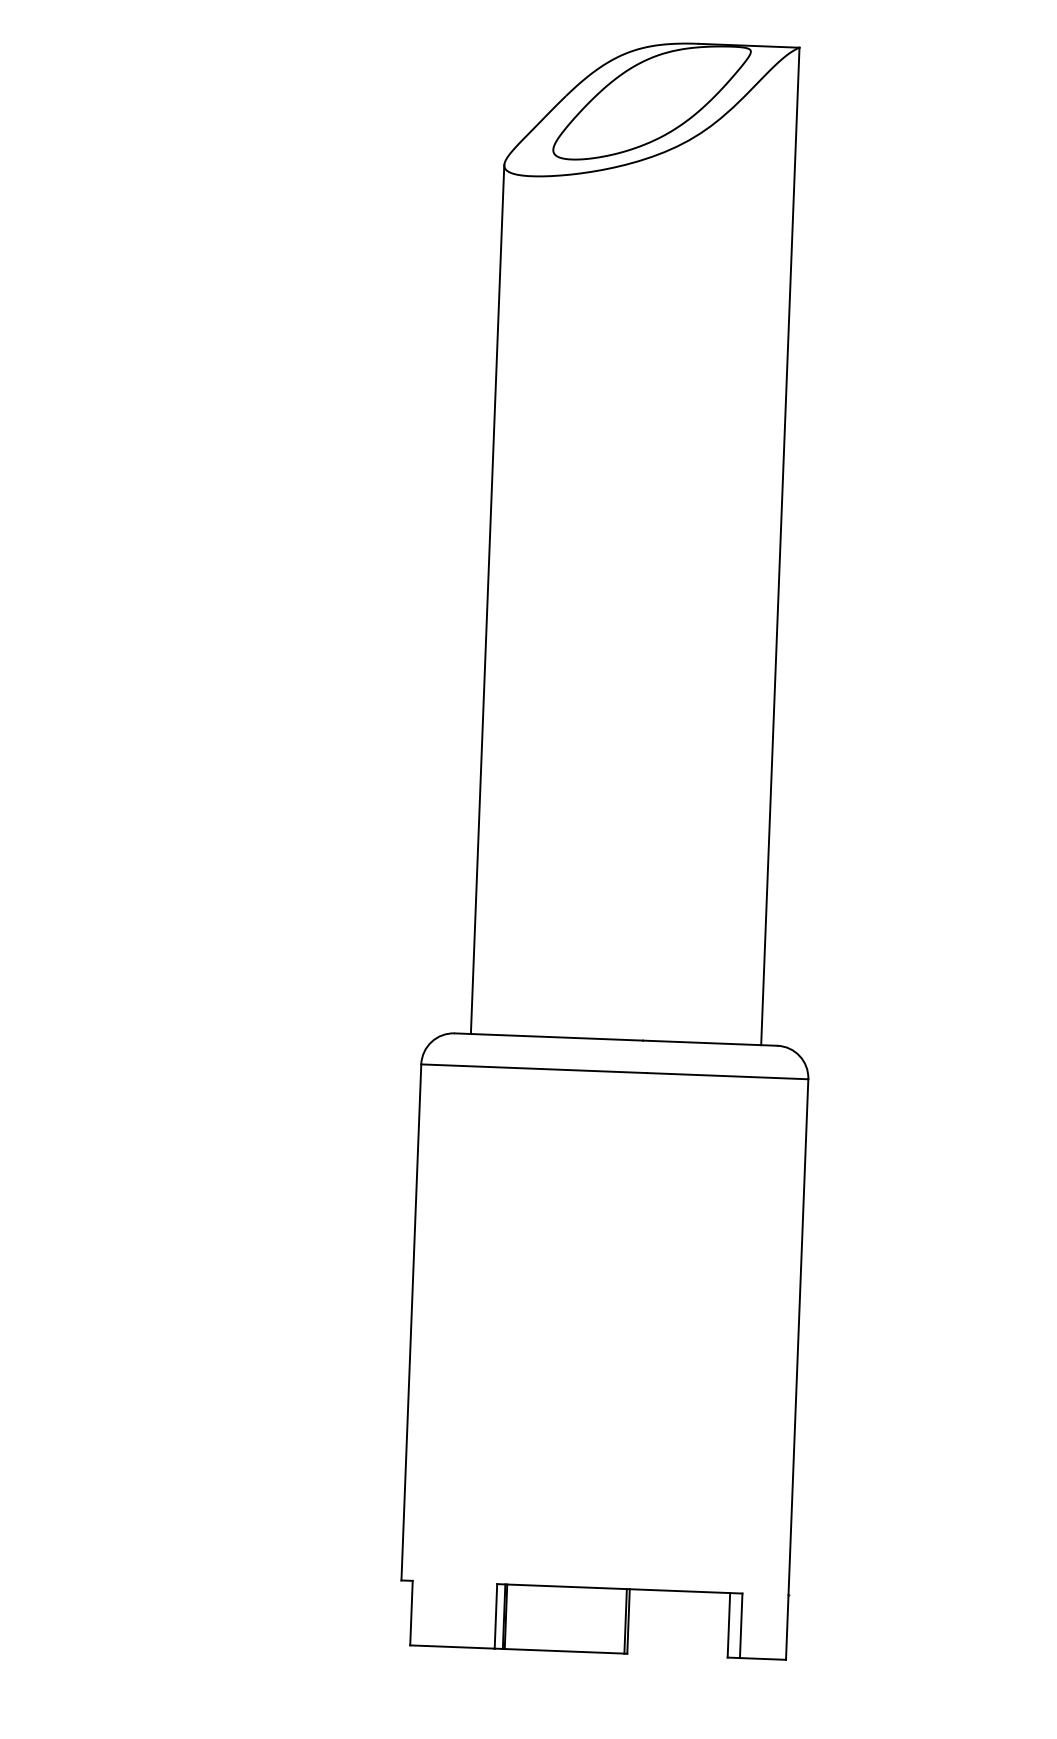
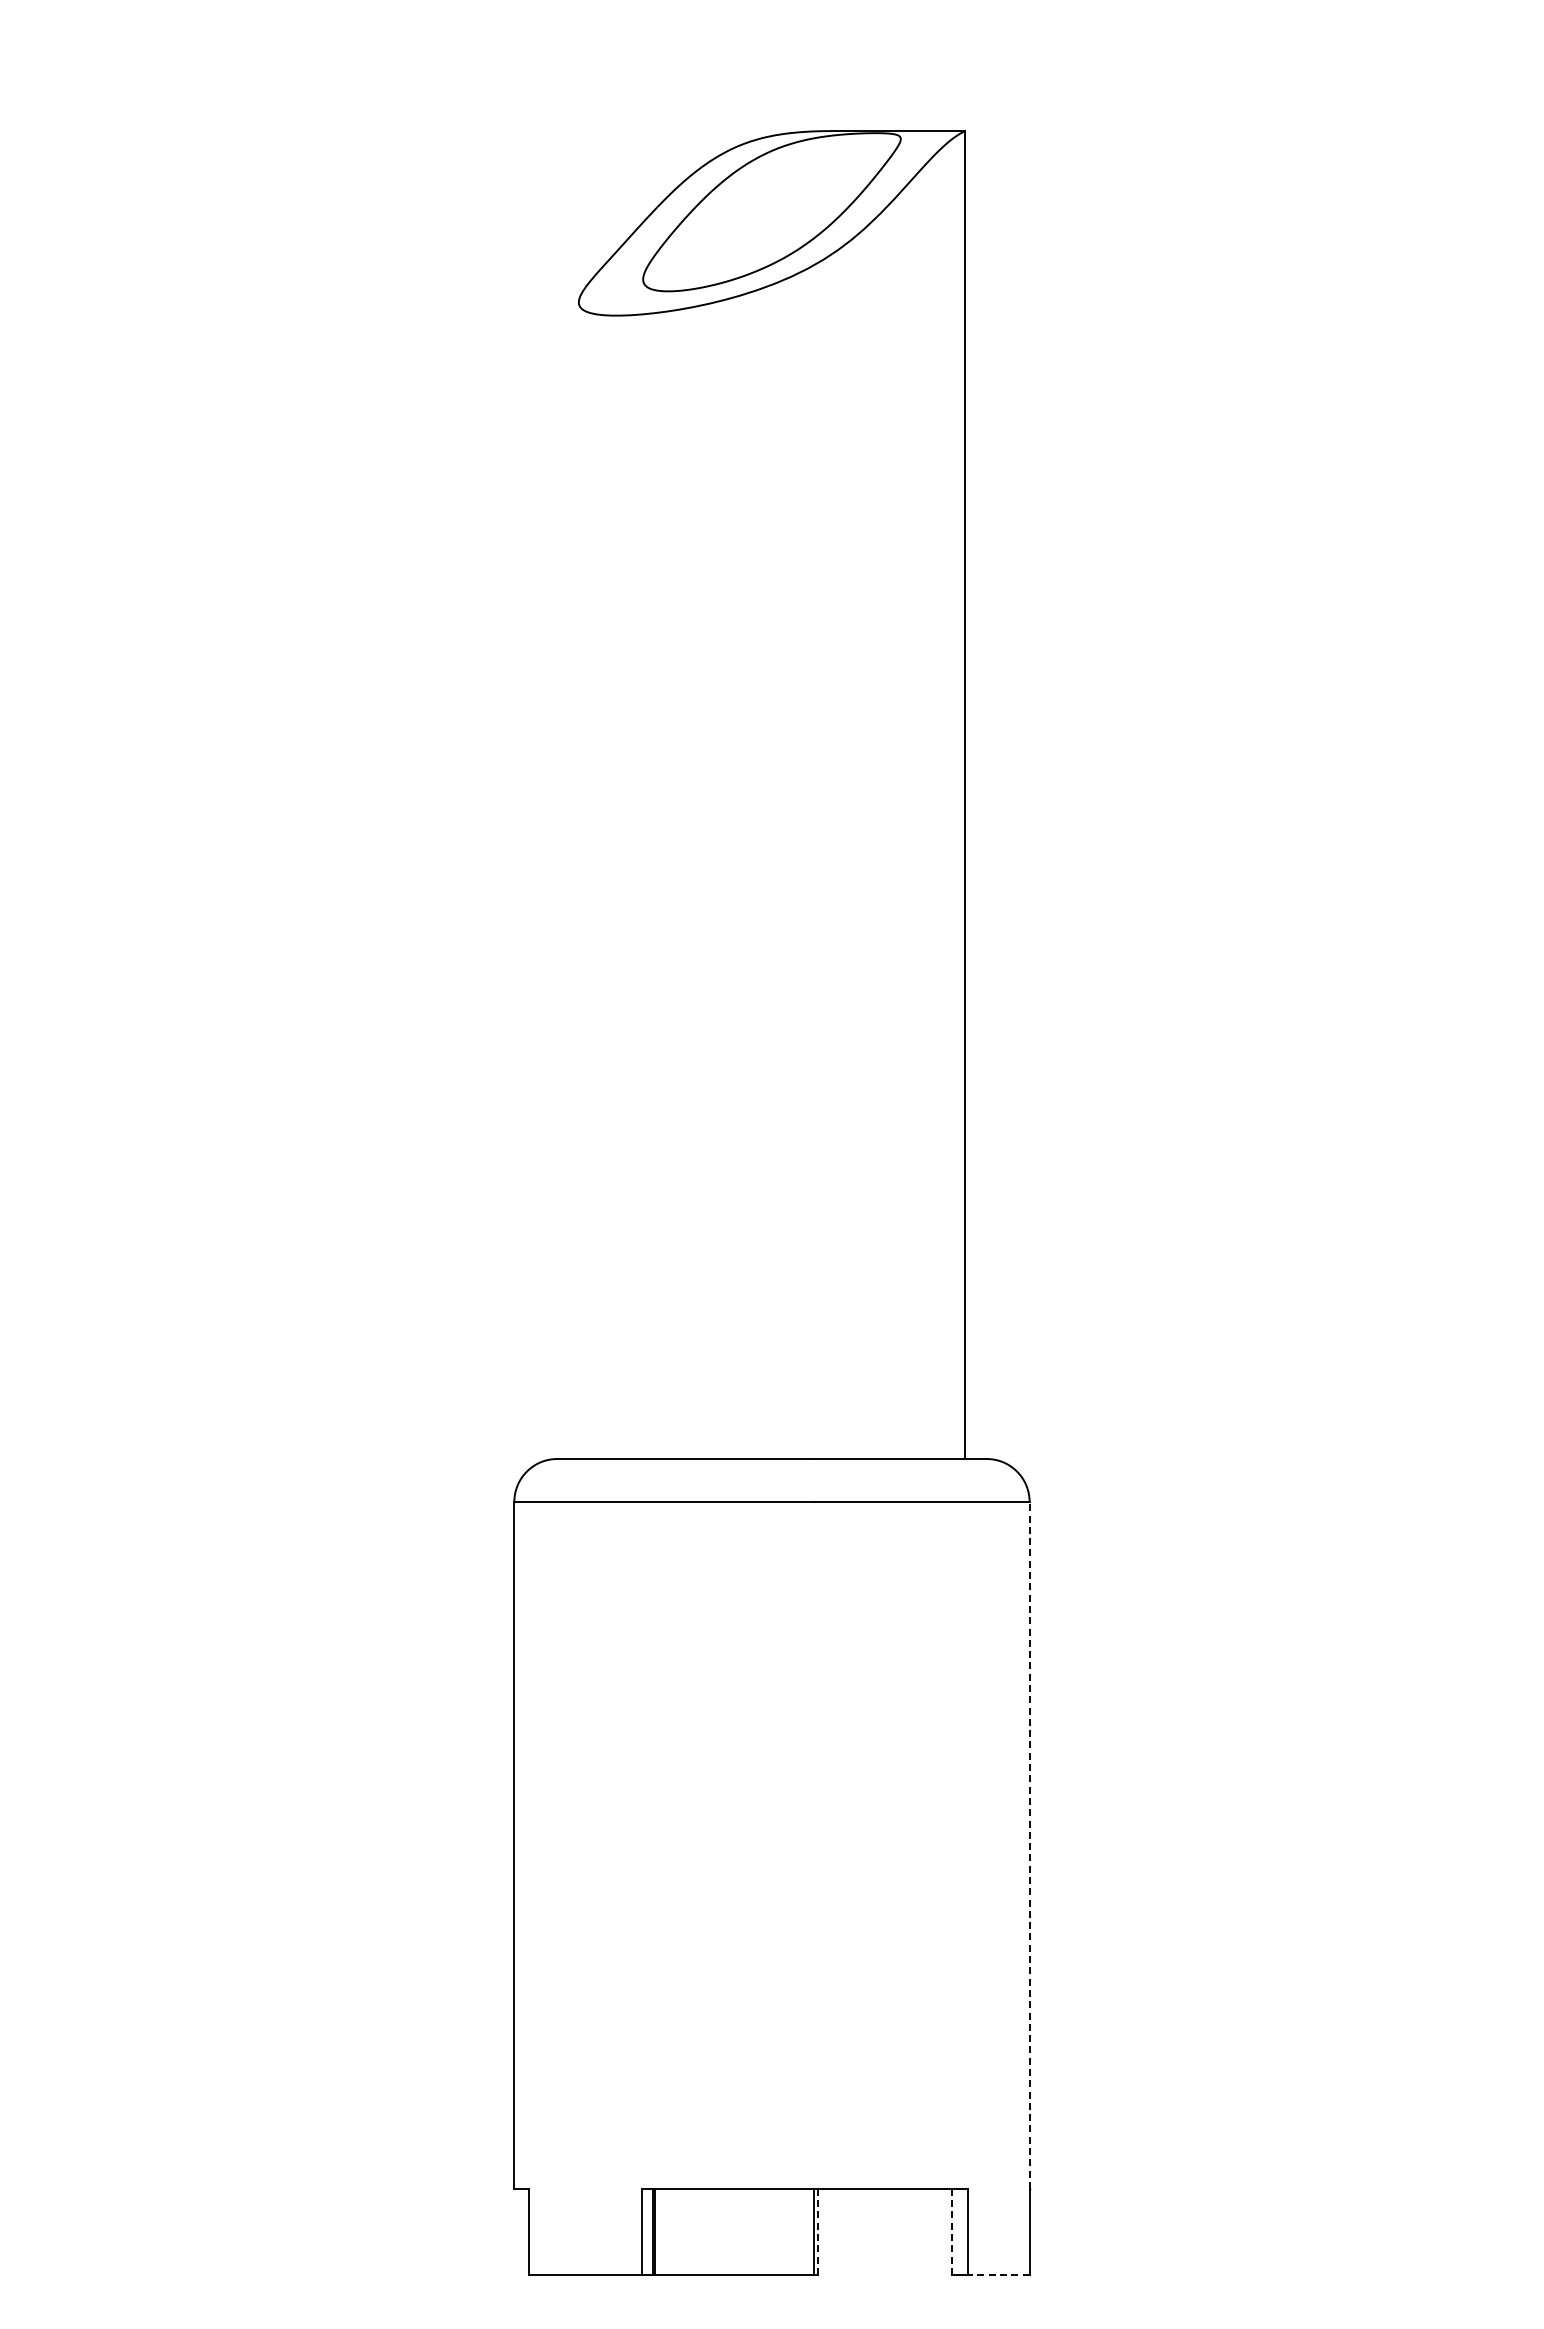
line: (487, 599) -> (578, 880), removed
line: (798, 1337) -> (1029, 1845), solid -> dashed
line: (628, 1621) -> (818, 2231), solid -> dashed
line: (728, 1625) -> (951, 2231), solid -> dashed
line: (762, 1658) -> (998, 2274), solid -> dashed

